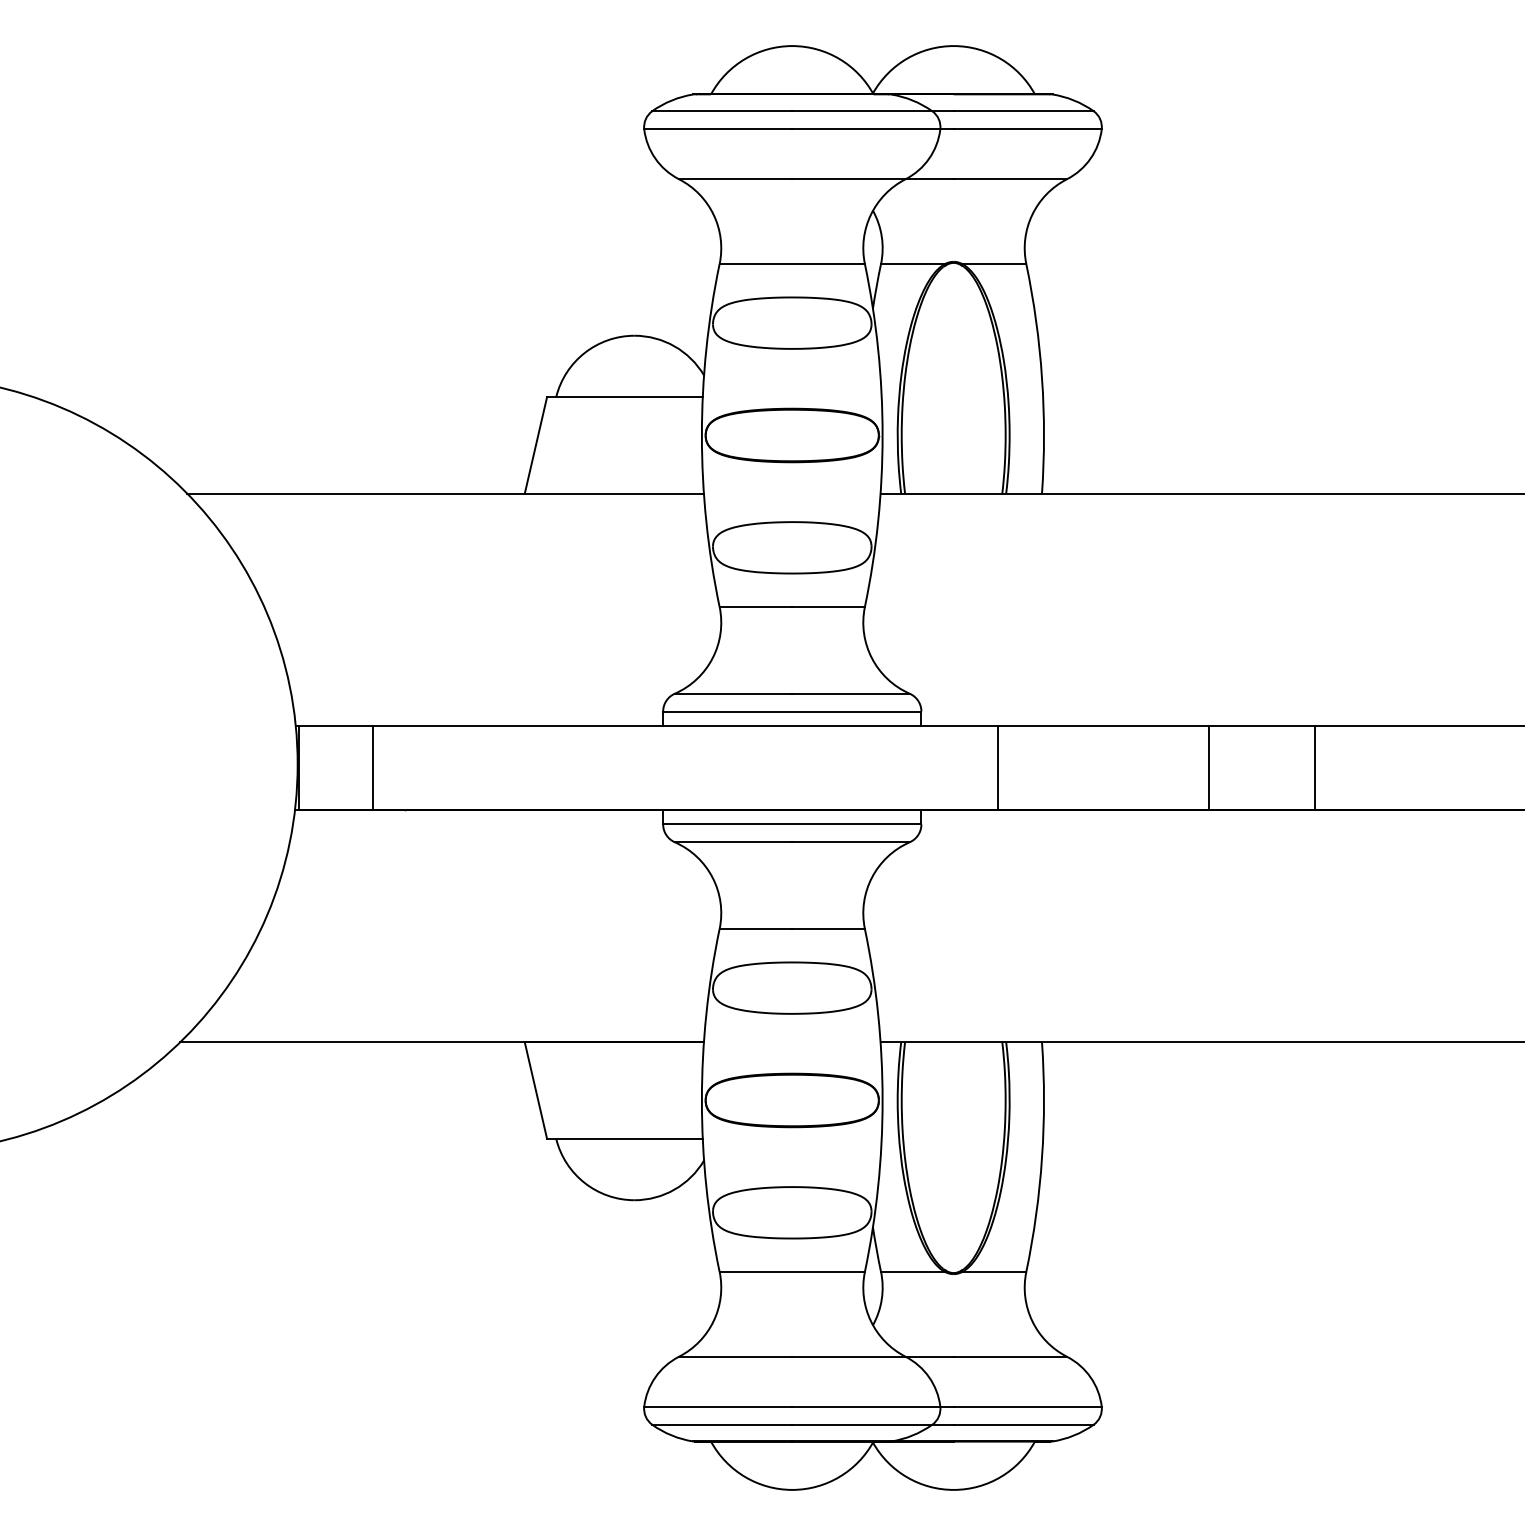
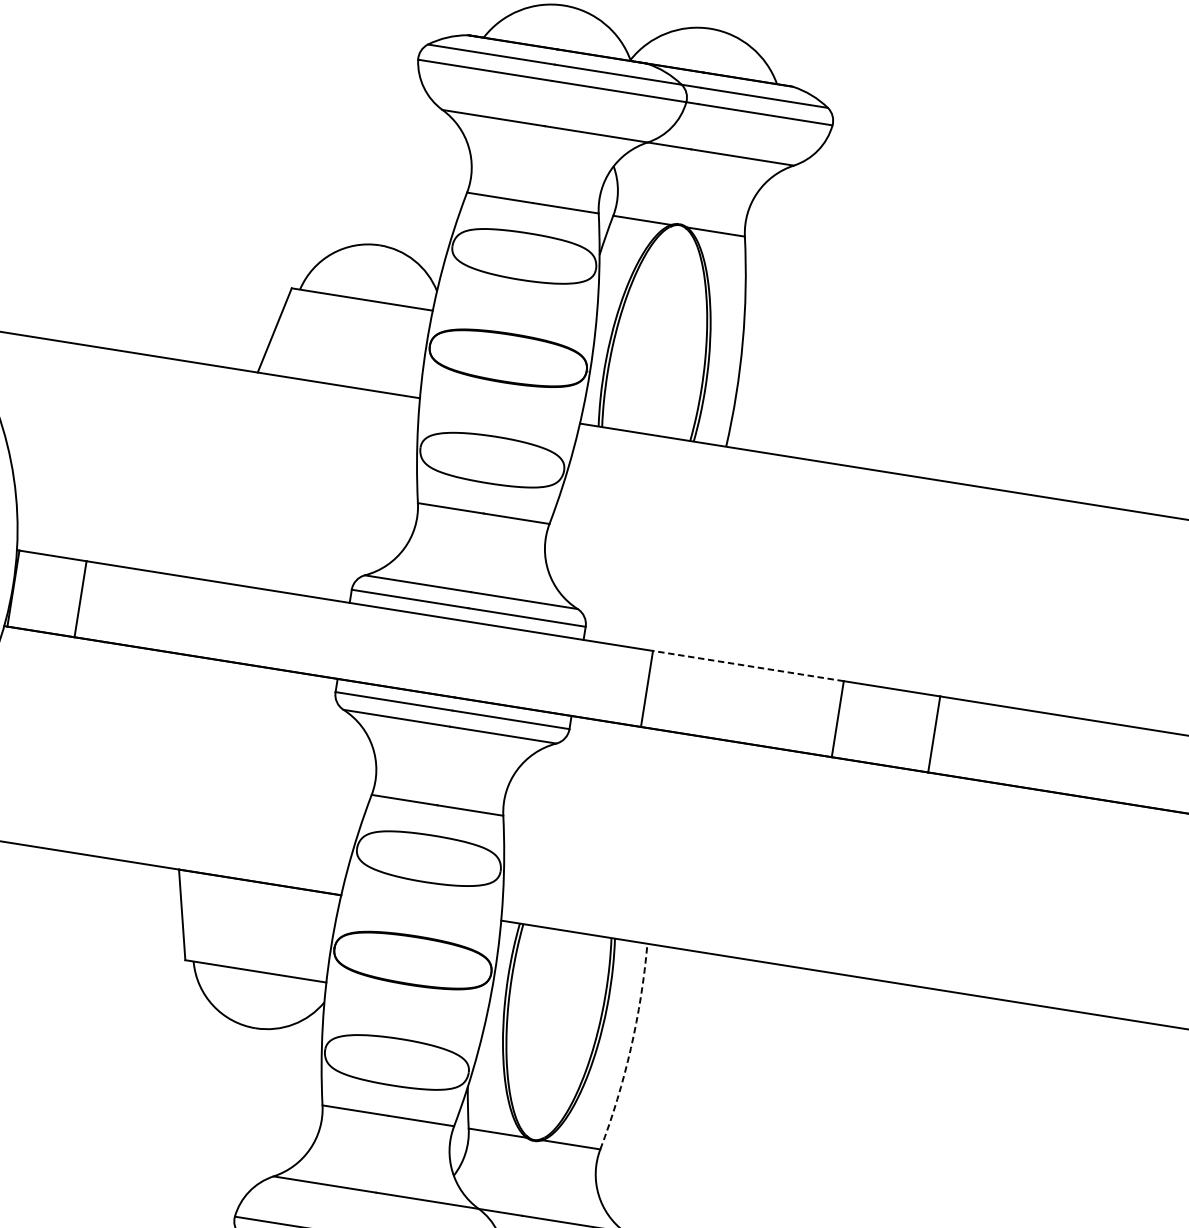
line: (1102, 726) -> (747, 666), solid -> dashed
arc: (1042, 1157) -> (631, 1048), solid -> dashed

